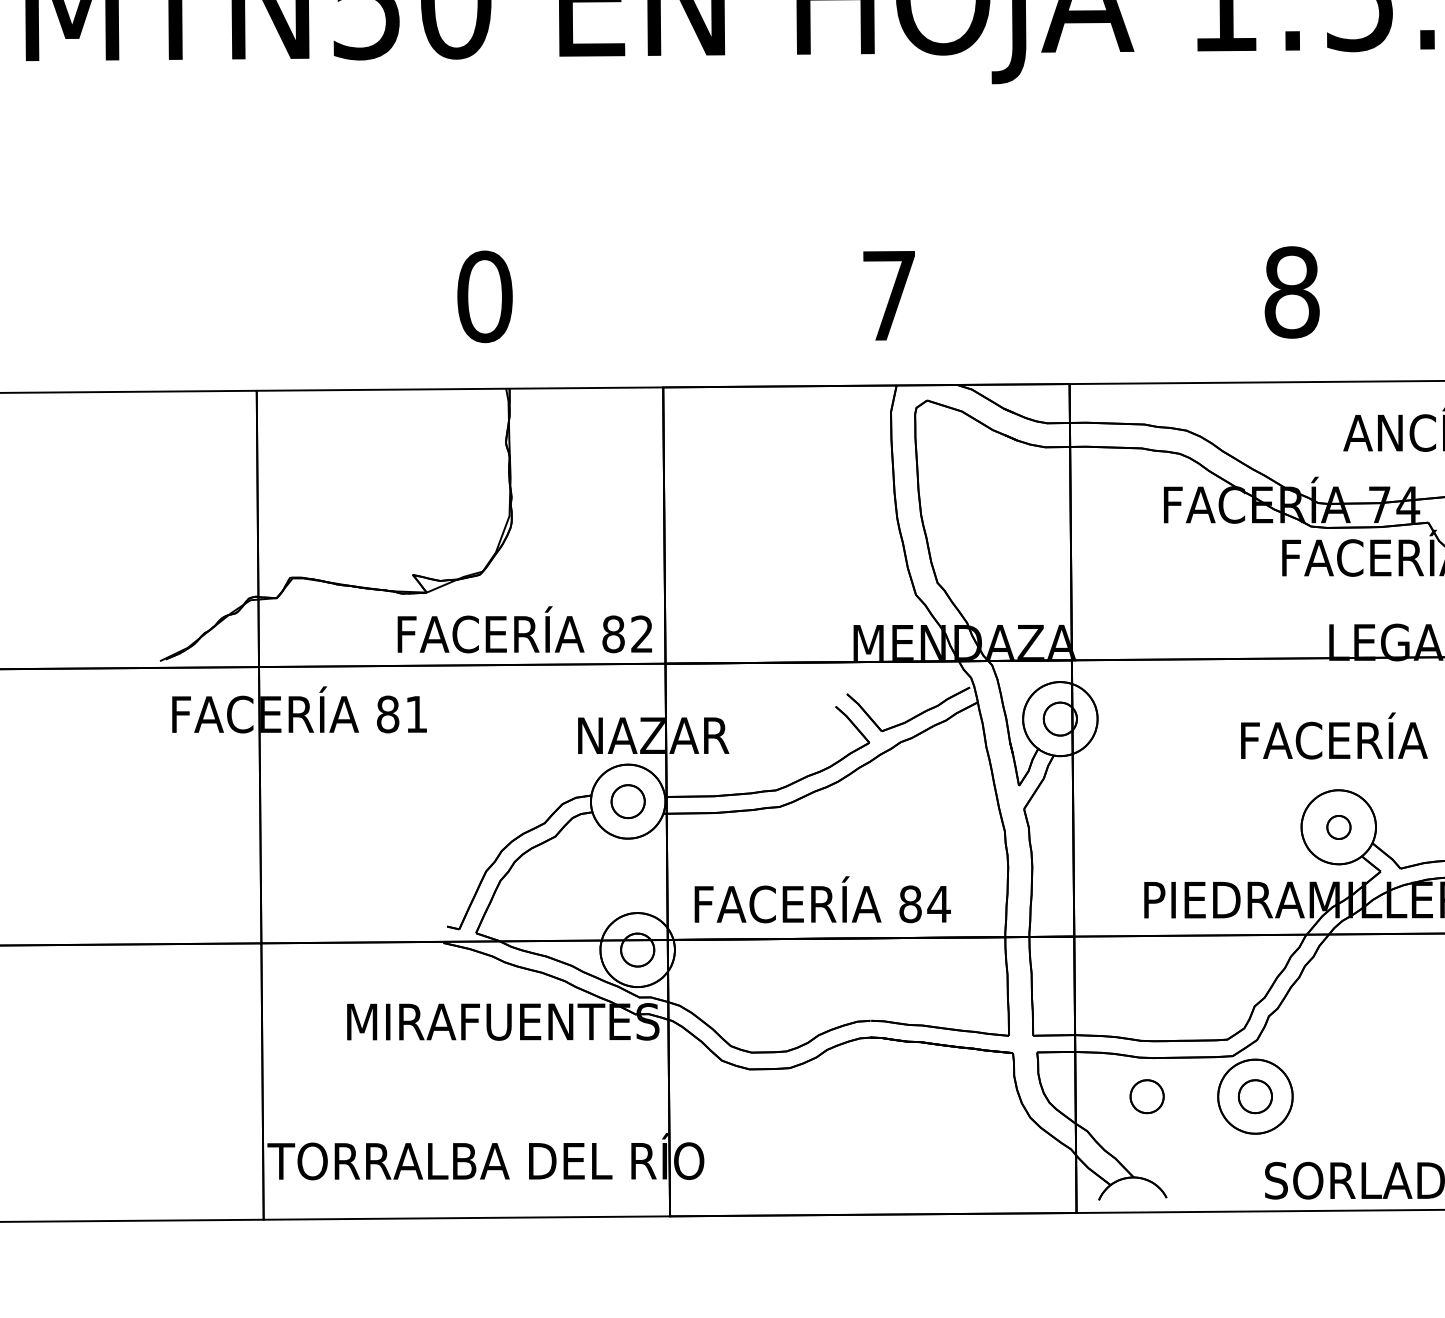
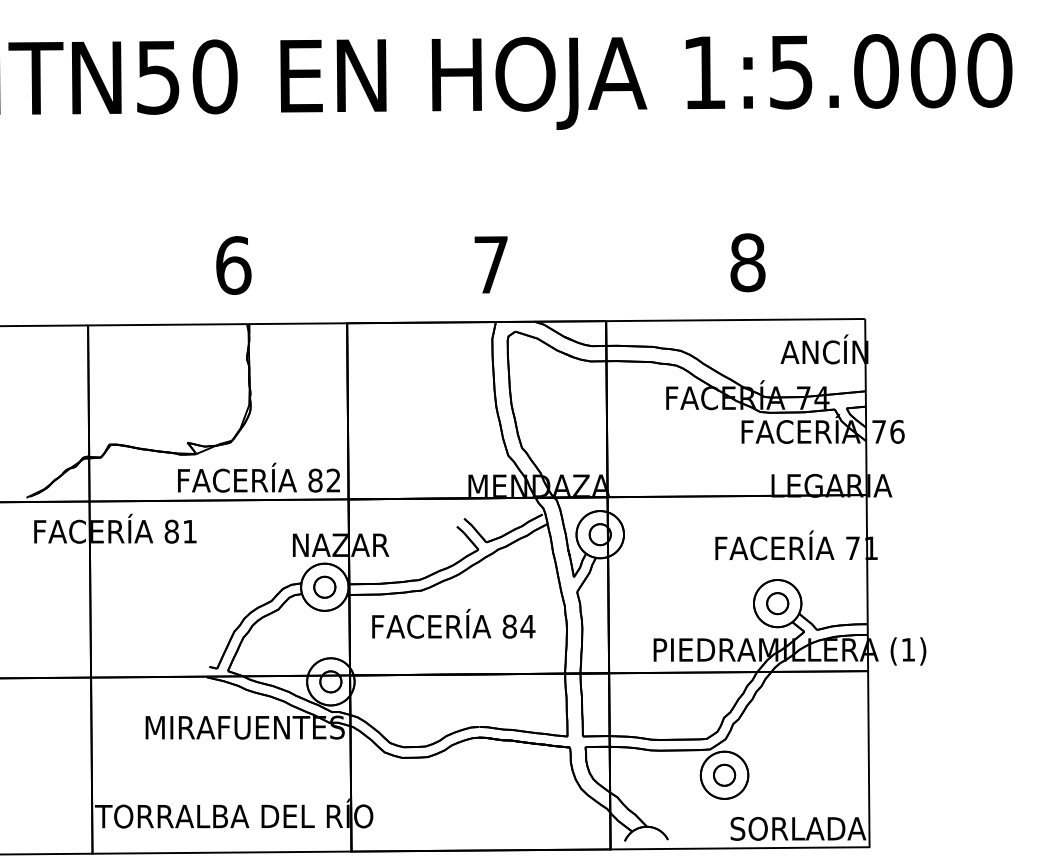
text: (484, 296) -> (233, 265), 0 -> 6
part: (1338, 827) -> (777, 603), size x1.43
text: (822, 899) -> (453, 623), moved
part: (1147, 1095) -> (655, 774), removed

